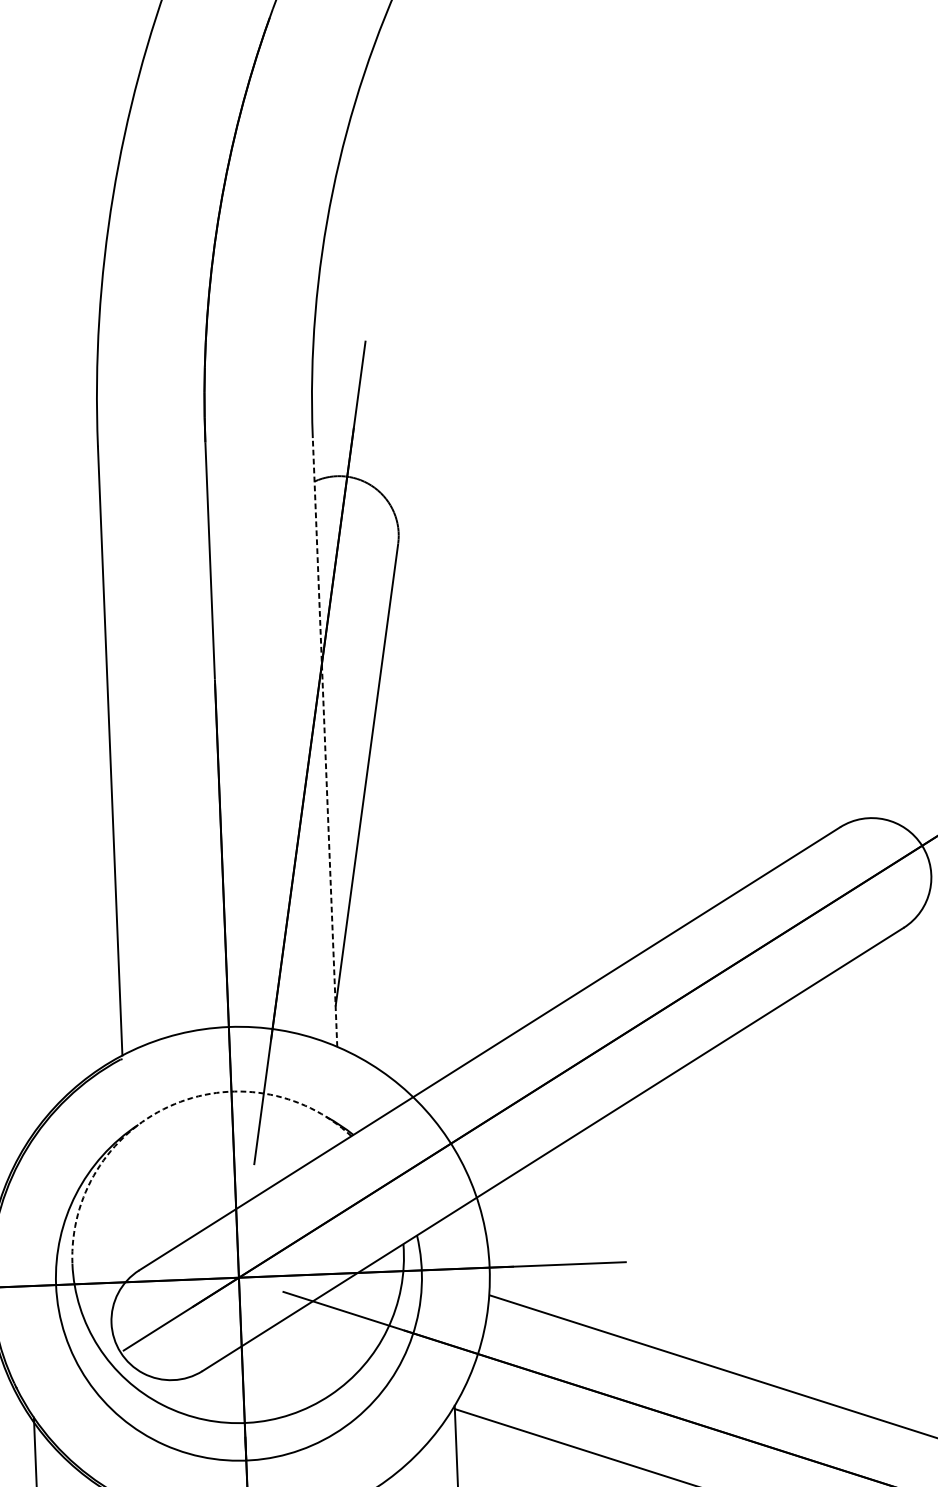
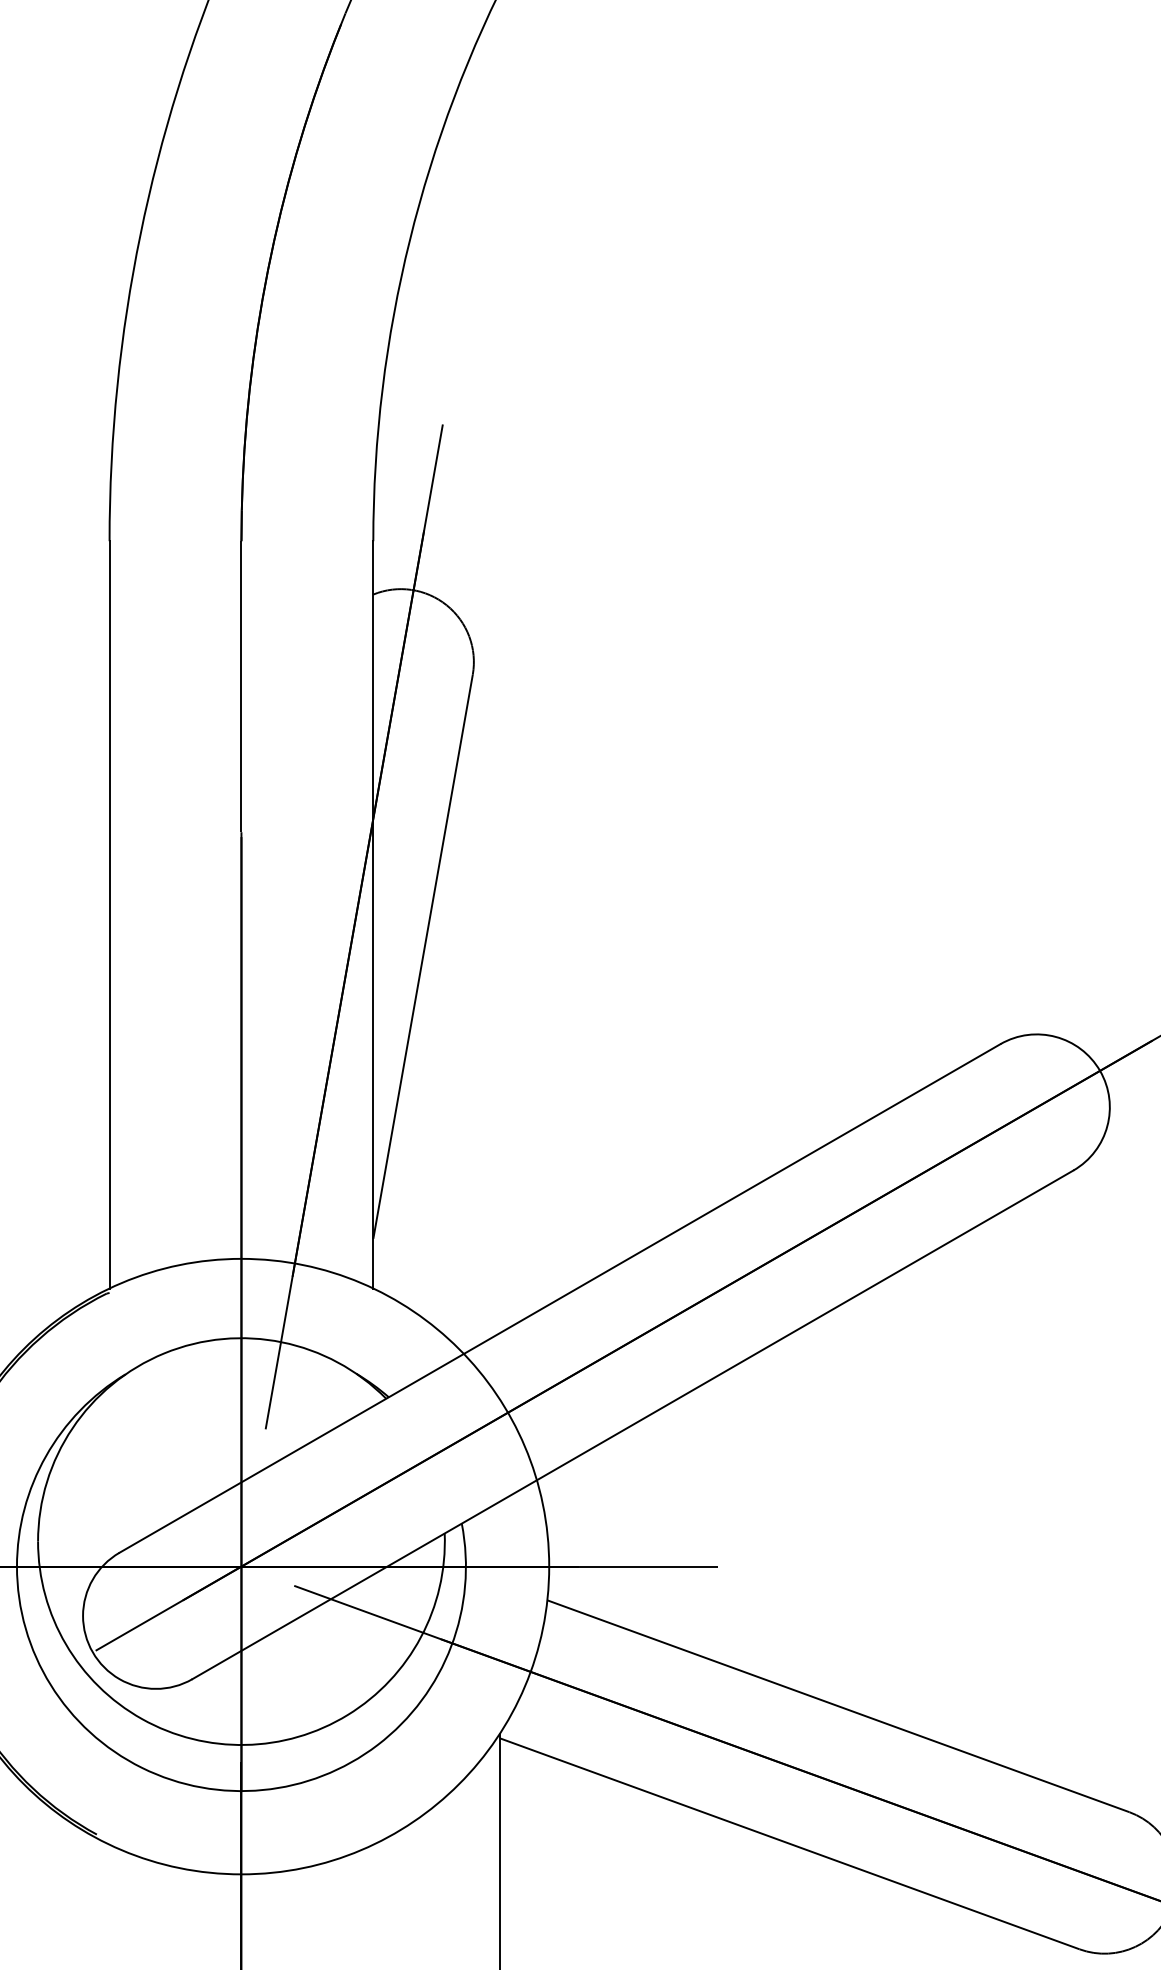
line: (325, 742) -> (373, 914), dashed -> solid
arc: (169, 1106) -> (164, 1353), dashed -> solid

